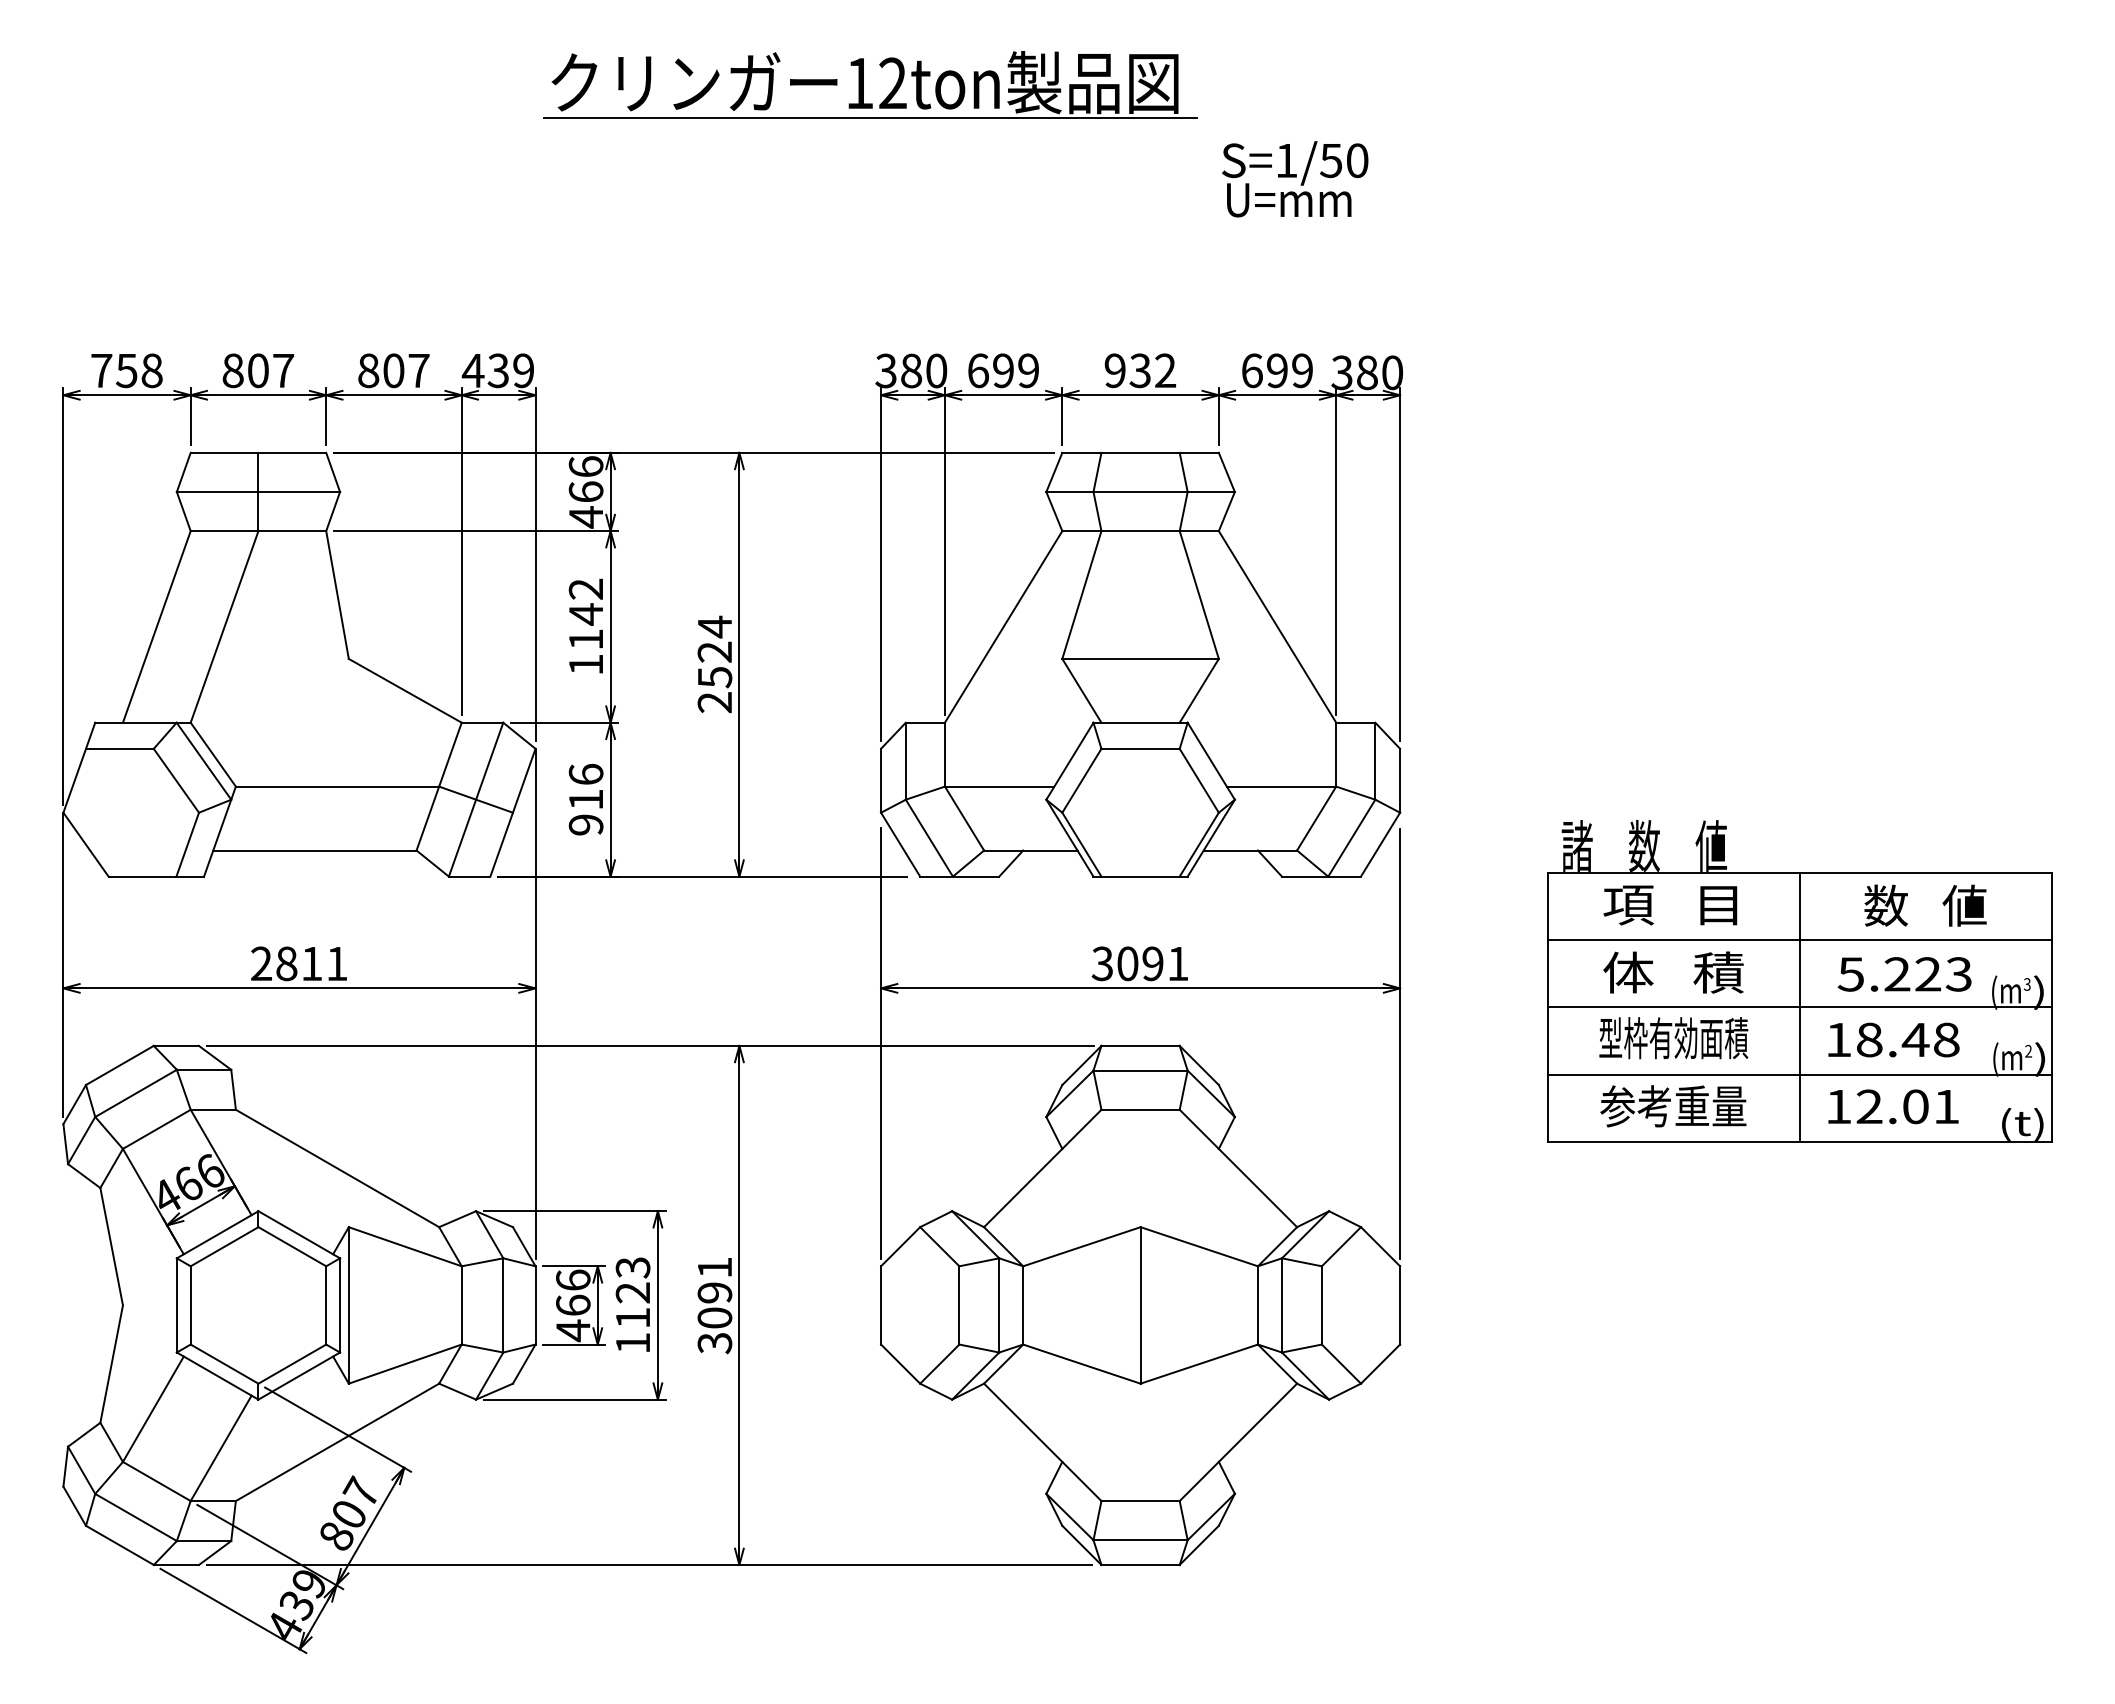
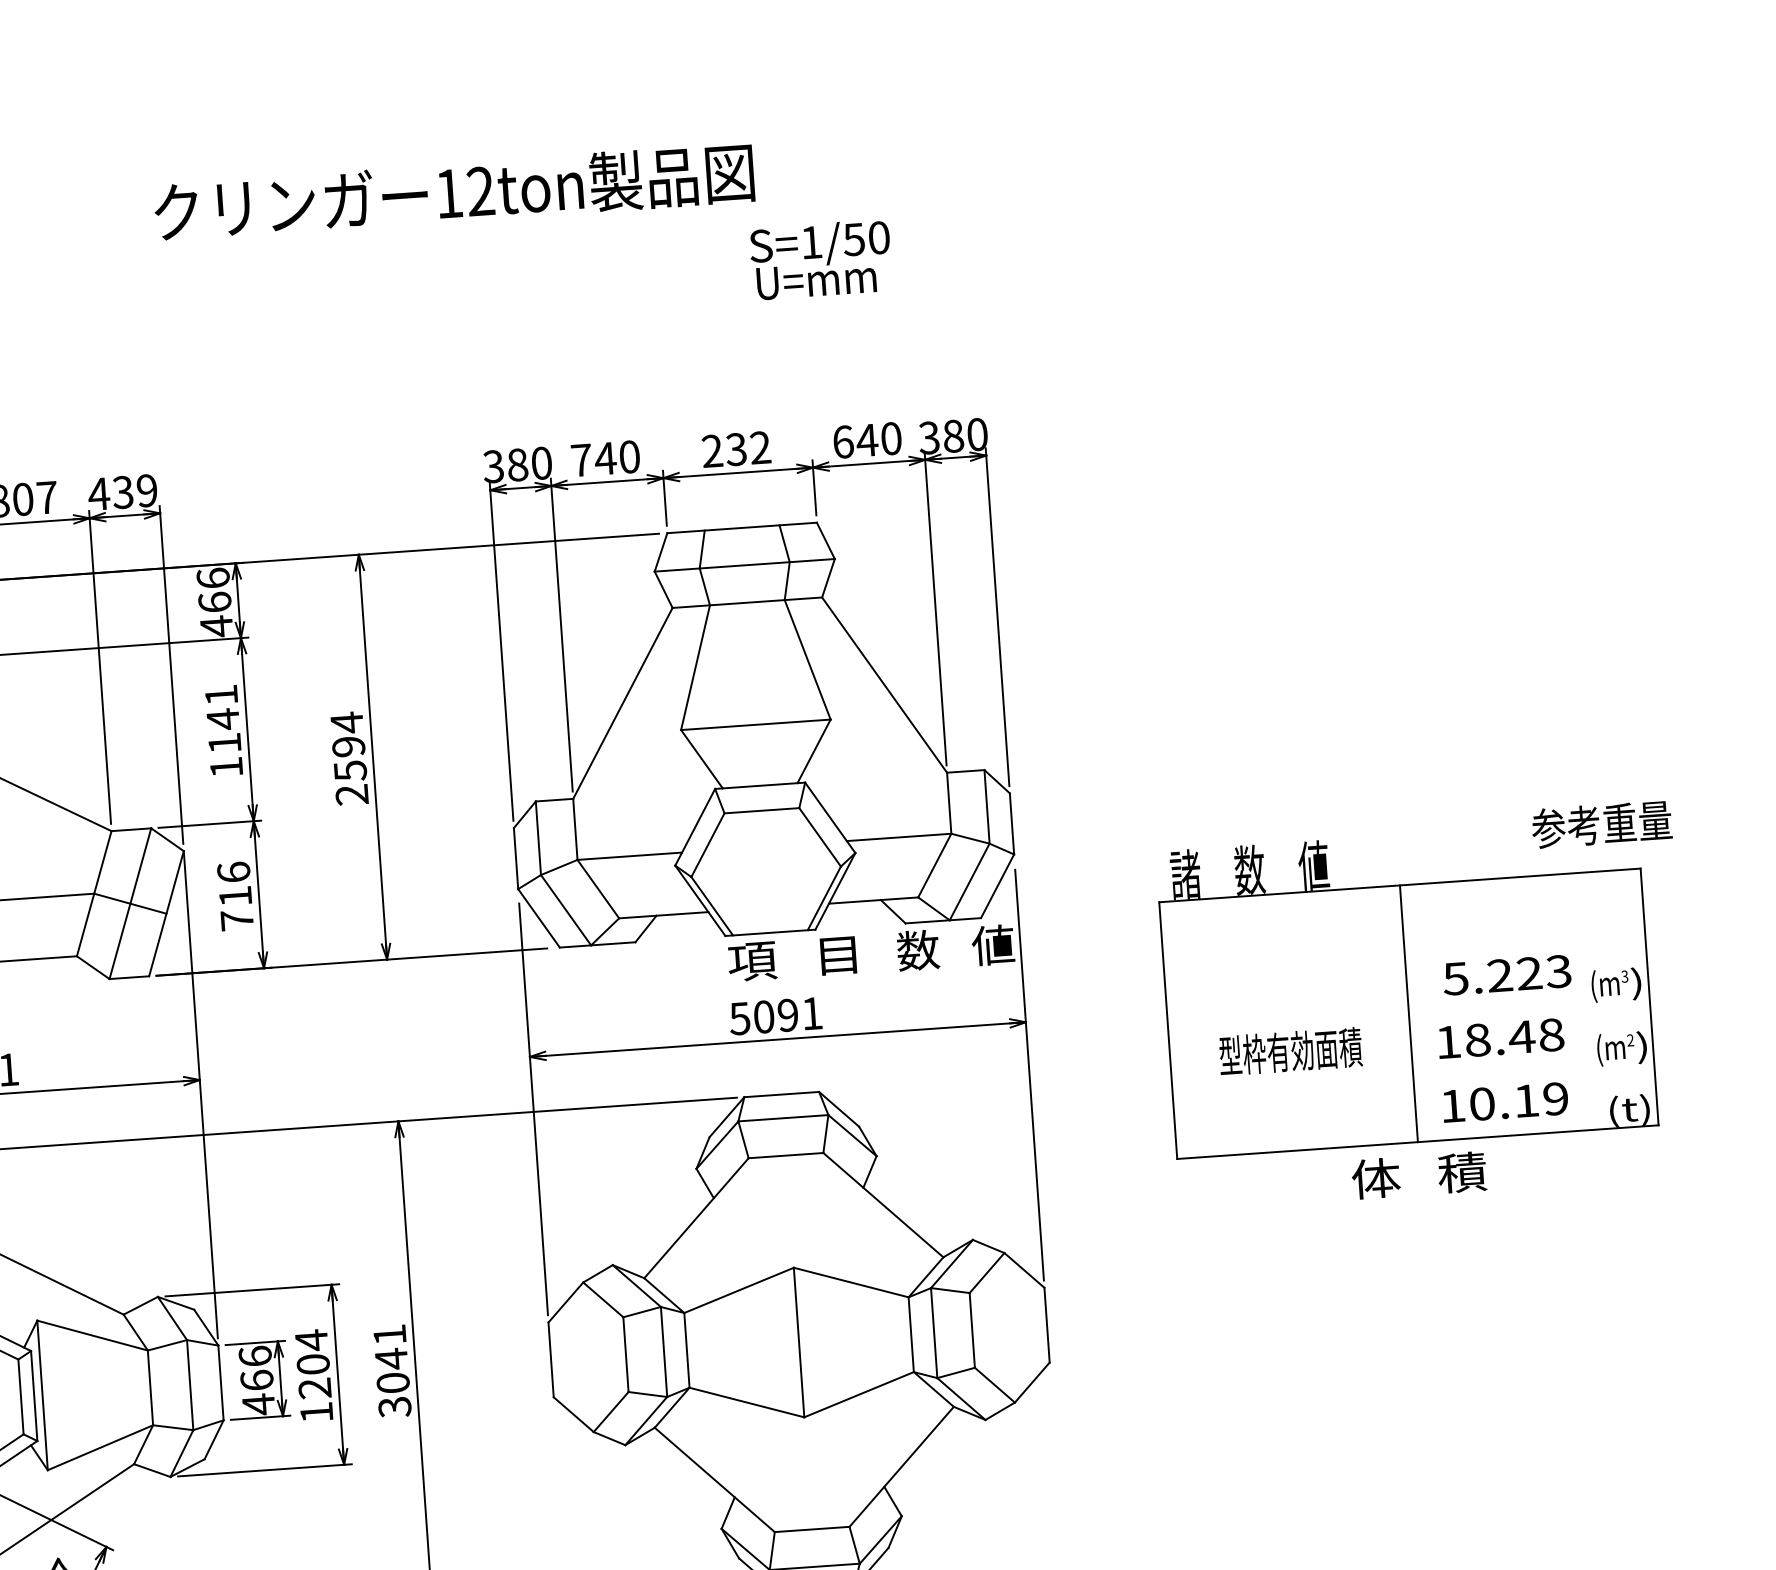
line: (870, 117) -> (461, 225), removed
text: (1295, 179) -> (821, 259), moved
text: (1003, 370) -> (605, 458), 699 -> 740
text: (1288, 370) -> (877, 439), 699 -> 640
text: (1114, 371) -> (711, 451), 932 -> 232
text: (585, 588) -> (220, 694), 1142 -> 1141
text: (715, 651) -> (349, 746), 2524 -> 2594
text: (585, 824) -> (236, 920), 916 -> 716
text: (1670, 905) -> (792, 959), moved
text: (1925, 905) -> (955, 947), moved
line: (1799, 940) -> (1404, 949), removed
text: (1102, 963) -> (739, 1018), 3091 -> 5091
text: (1673, 972) -> (1419, 1175), moved
line: (1799, 1007) -> (1408, 1013), removed
line: (1799, 1074) -> (1413, 1077), removed
text: (1673, 1106) -> (1601, 824), moved
text: (1907, 1106) -> (1518, 1101), 12.01 -> 10.19
text: (632, 1292) -> (312, 1364), 1123 -> 1204
text: (714, 1292) -> (391, 1358), 3091 -> 3041

